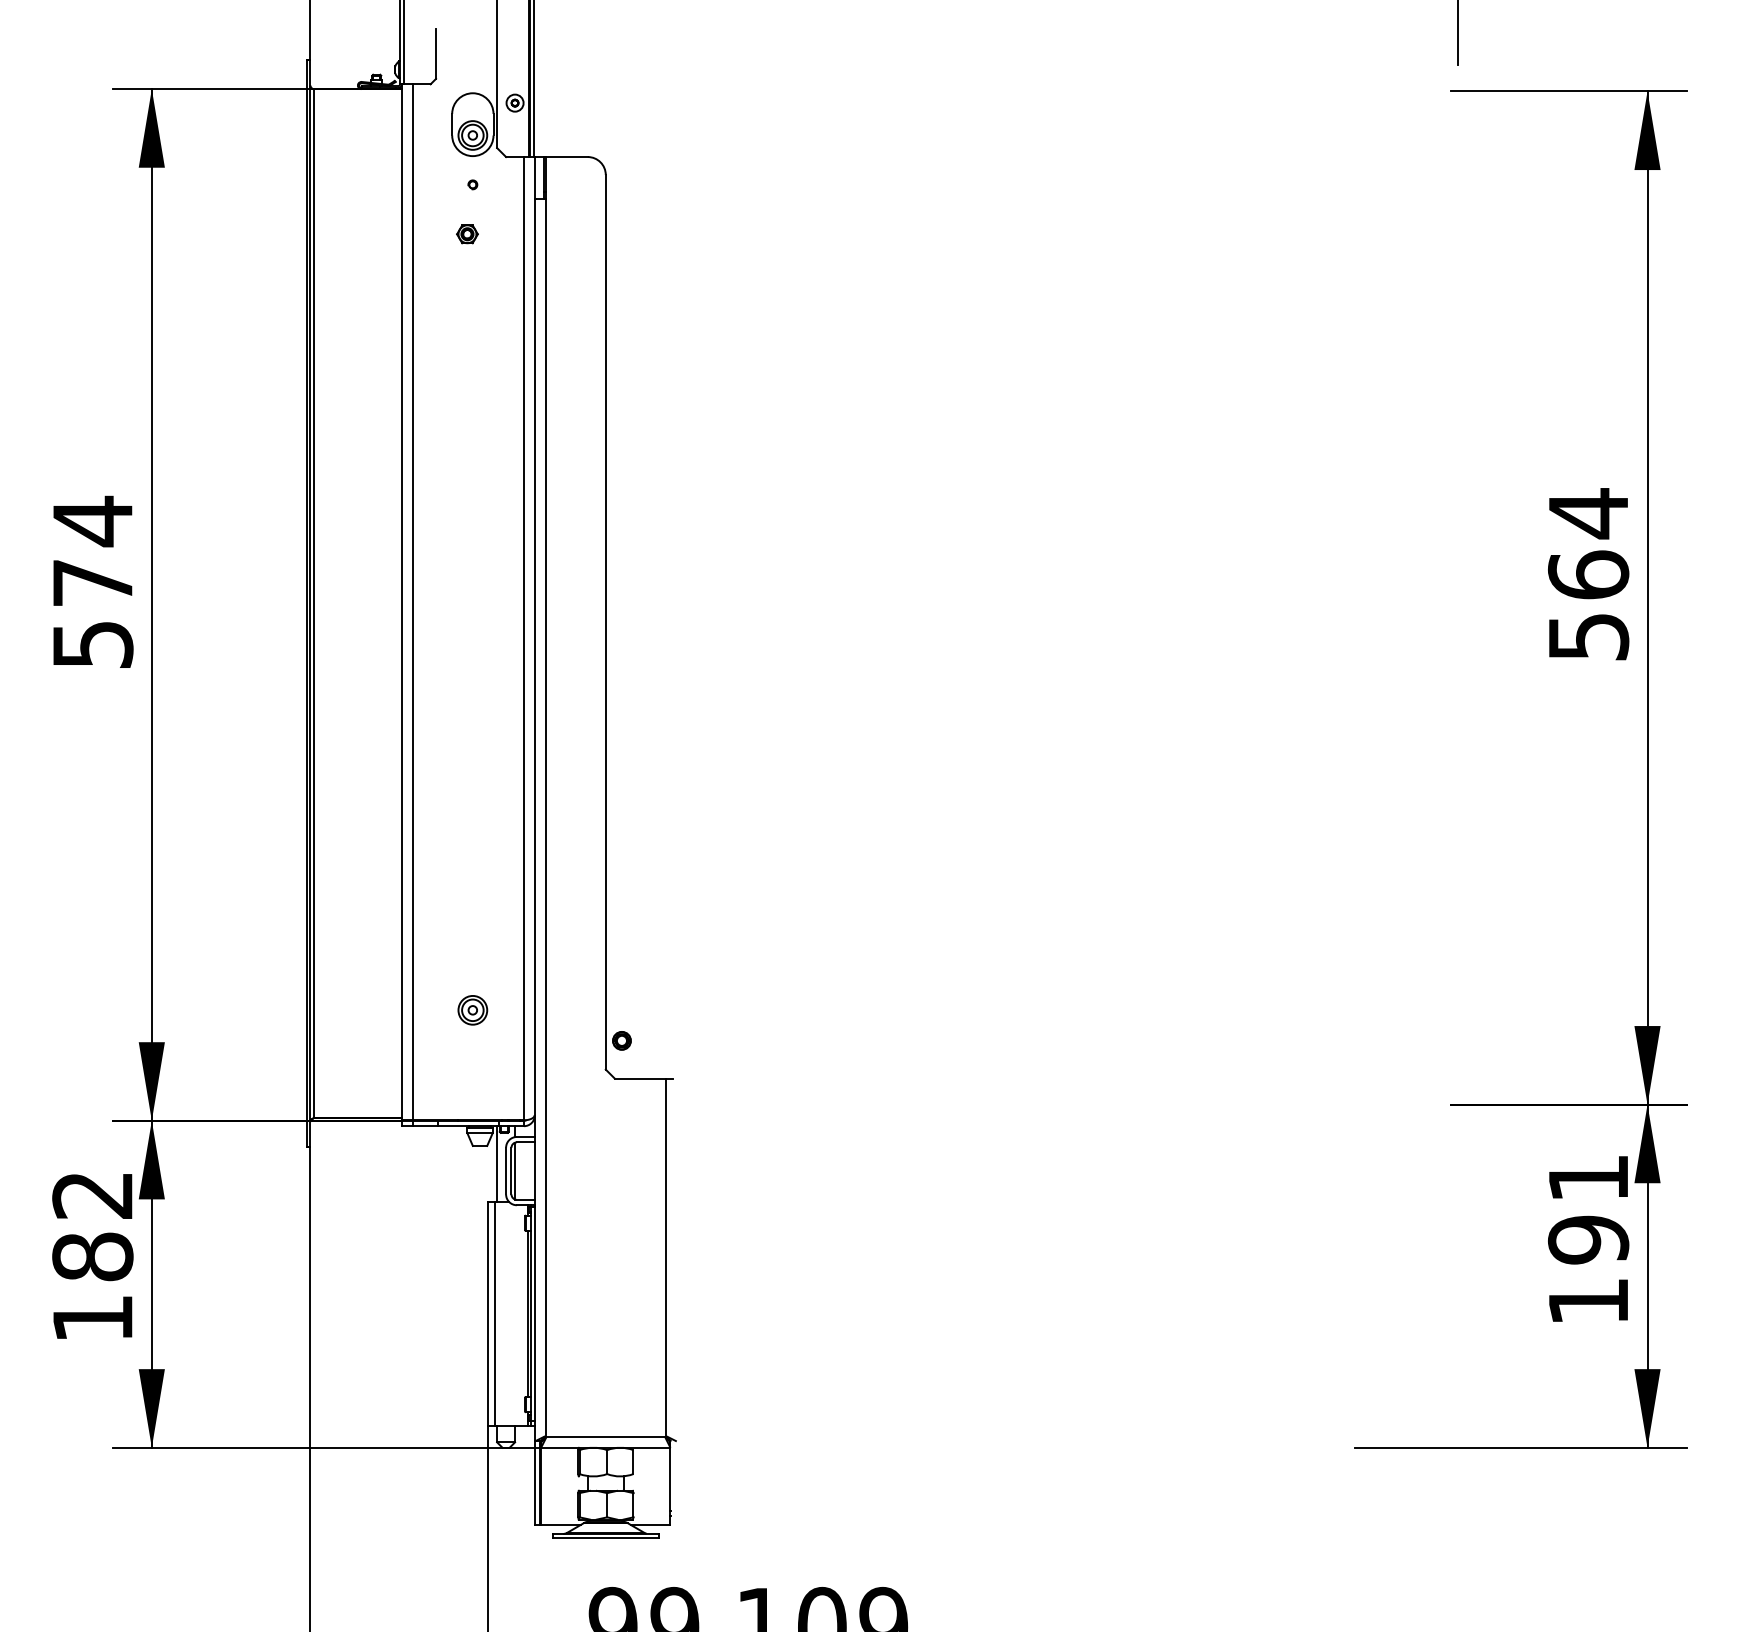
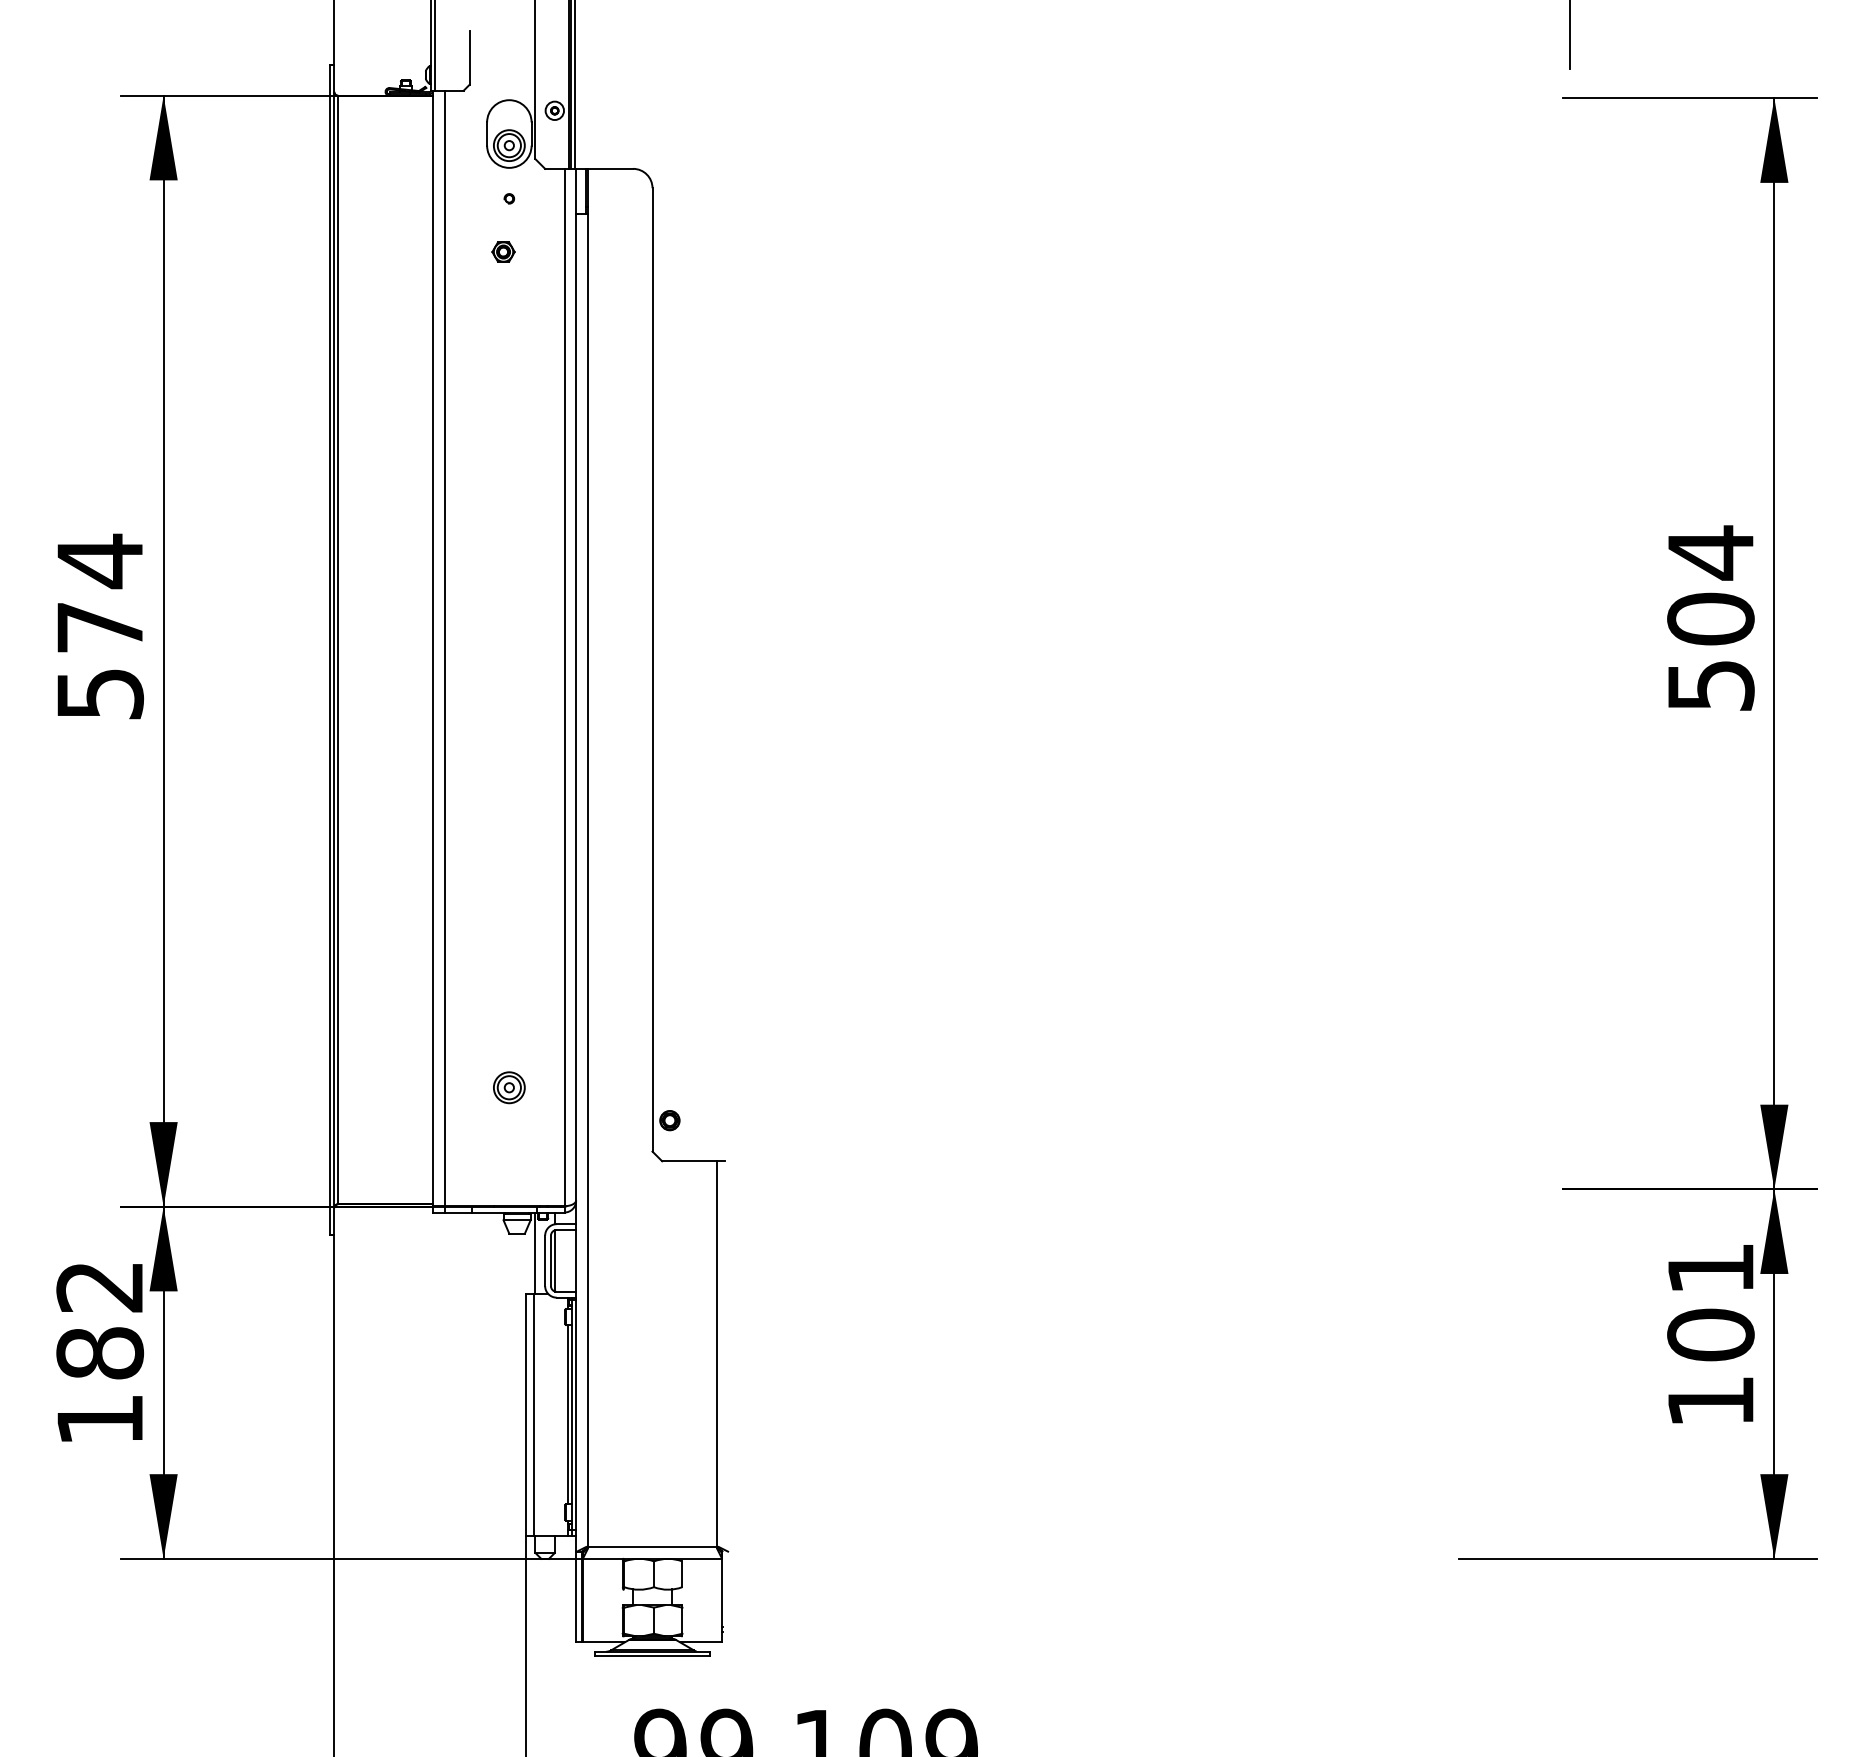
text: (1588, 574) -> (1710, 618), 564 -> 504
text: (1588, 1239) -> (1710, 1334), 191 -> 101

